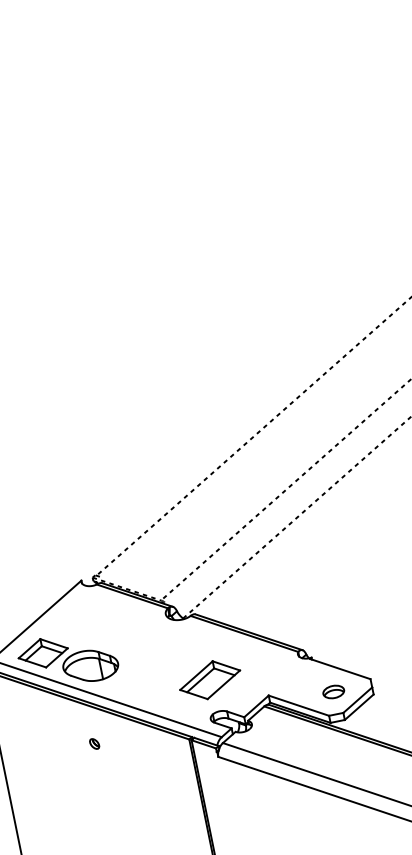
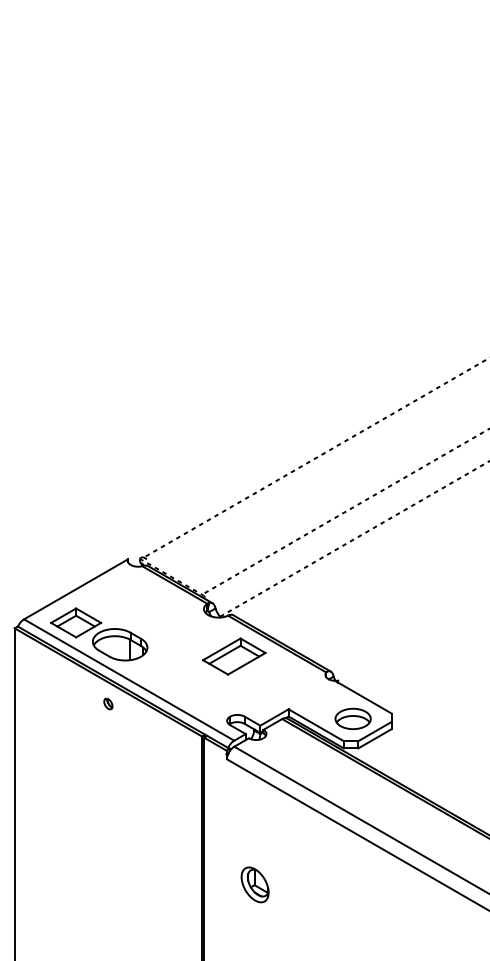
part: (210, 680) -> (234, 656), moved
part: (333, 691) -> (352, 718), size x1.67
part: (94, 743) -> (108, 703), moved

